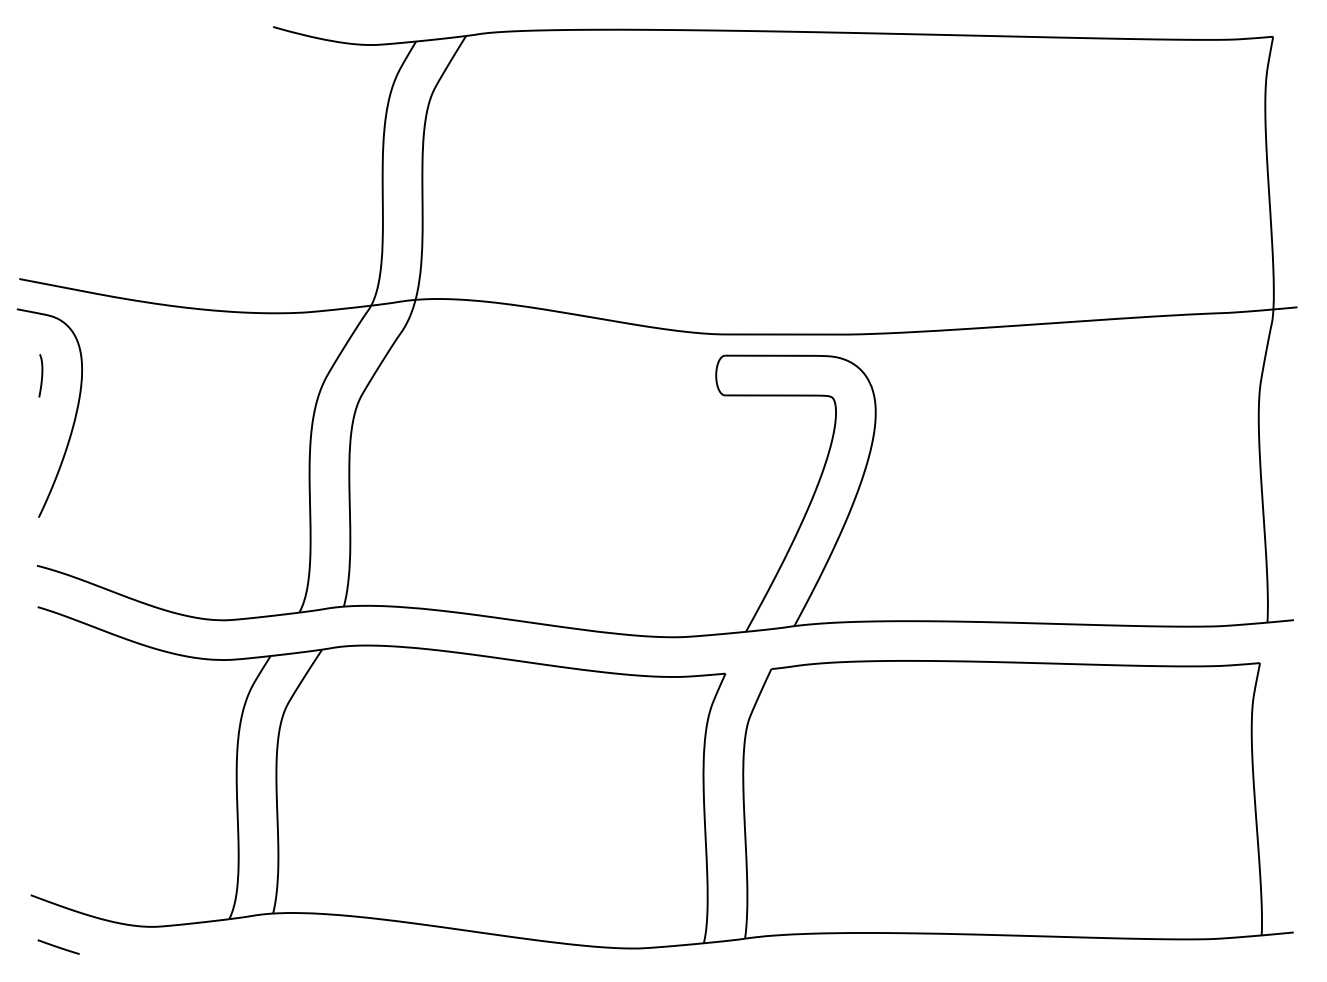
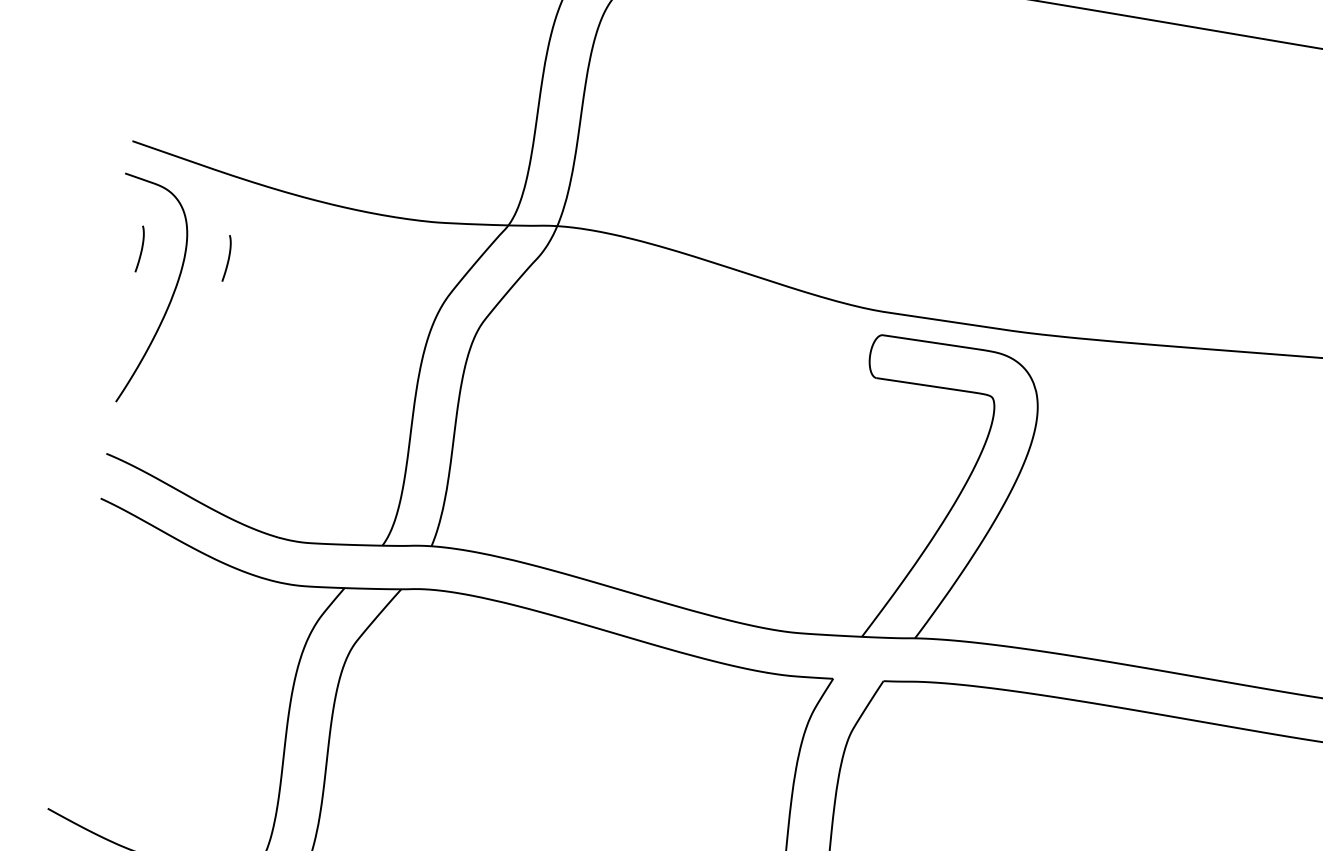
curve: (121, 372) -> (228, 258), added

